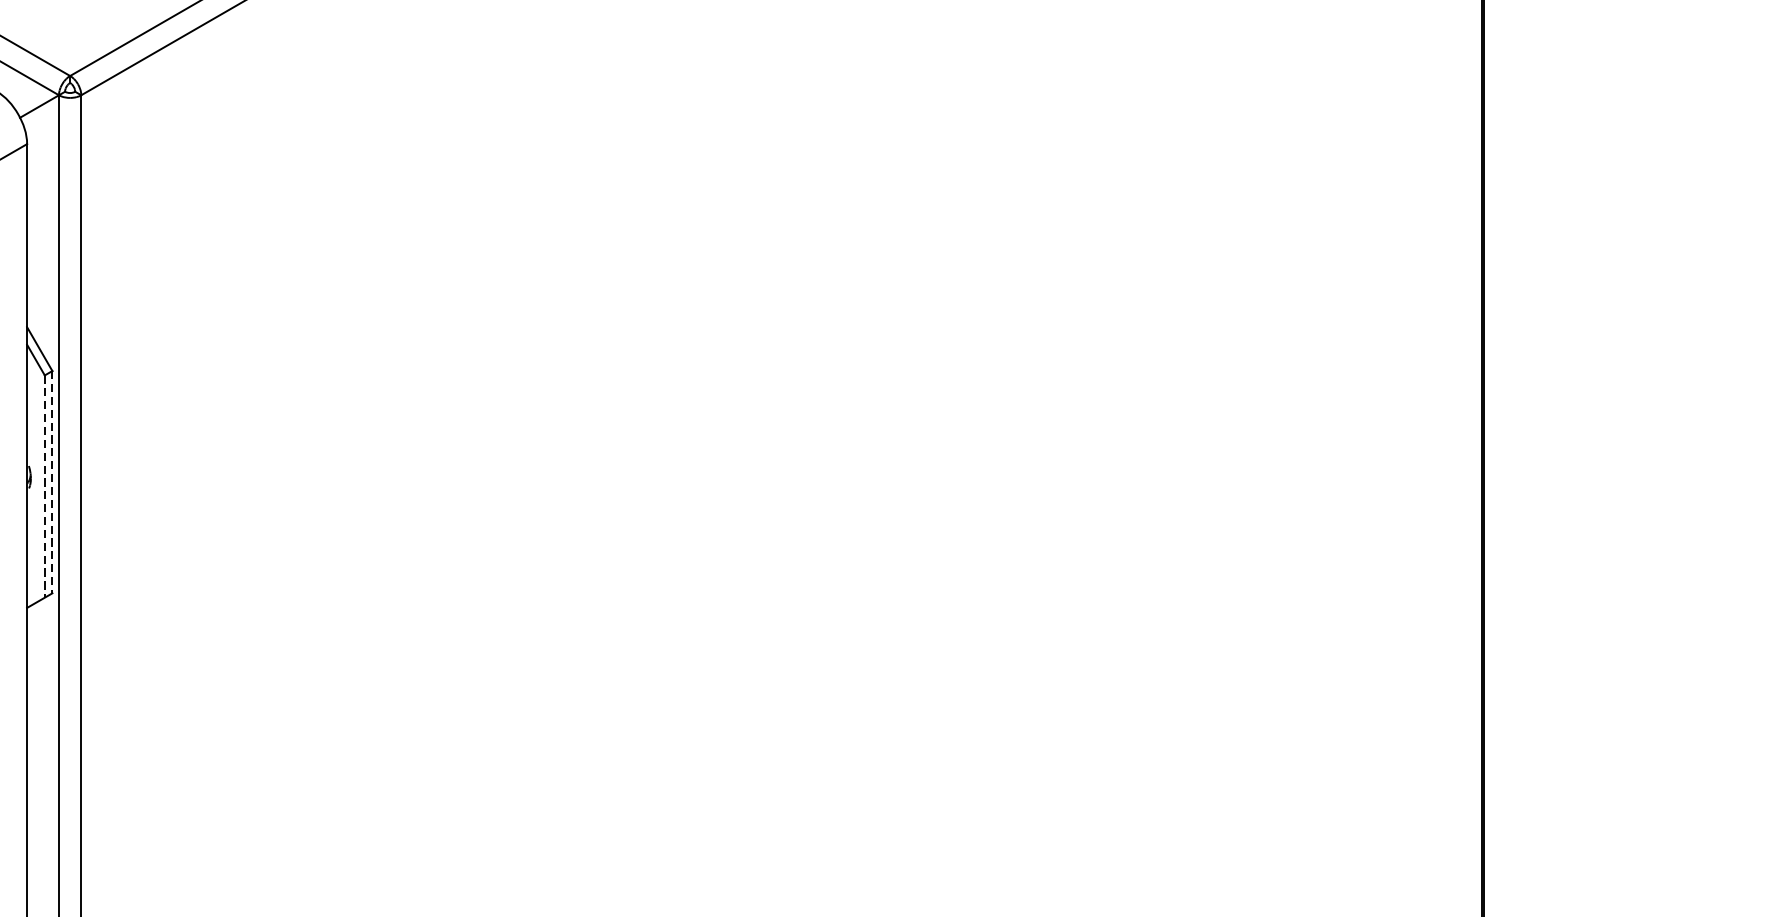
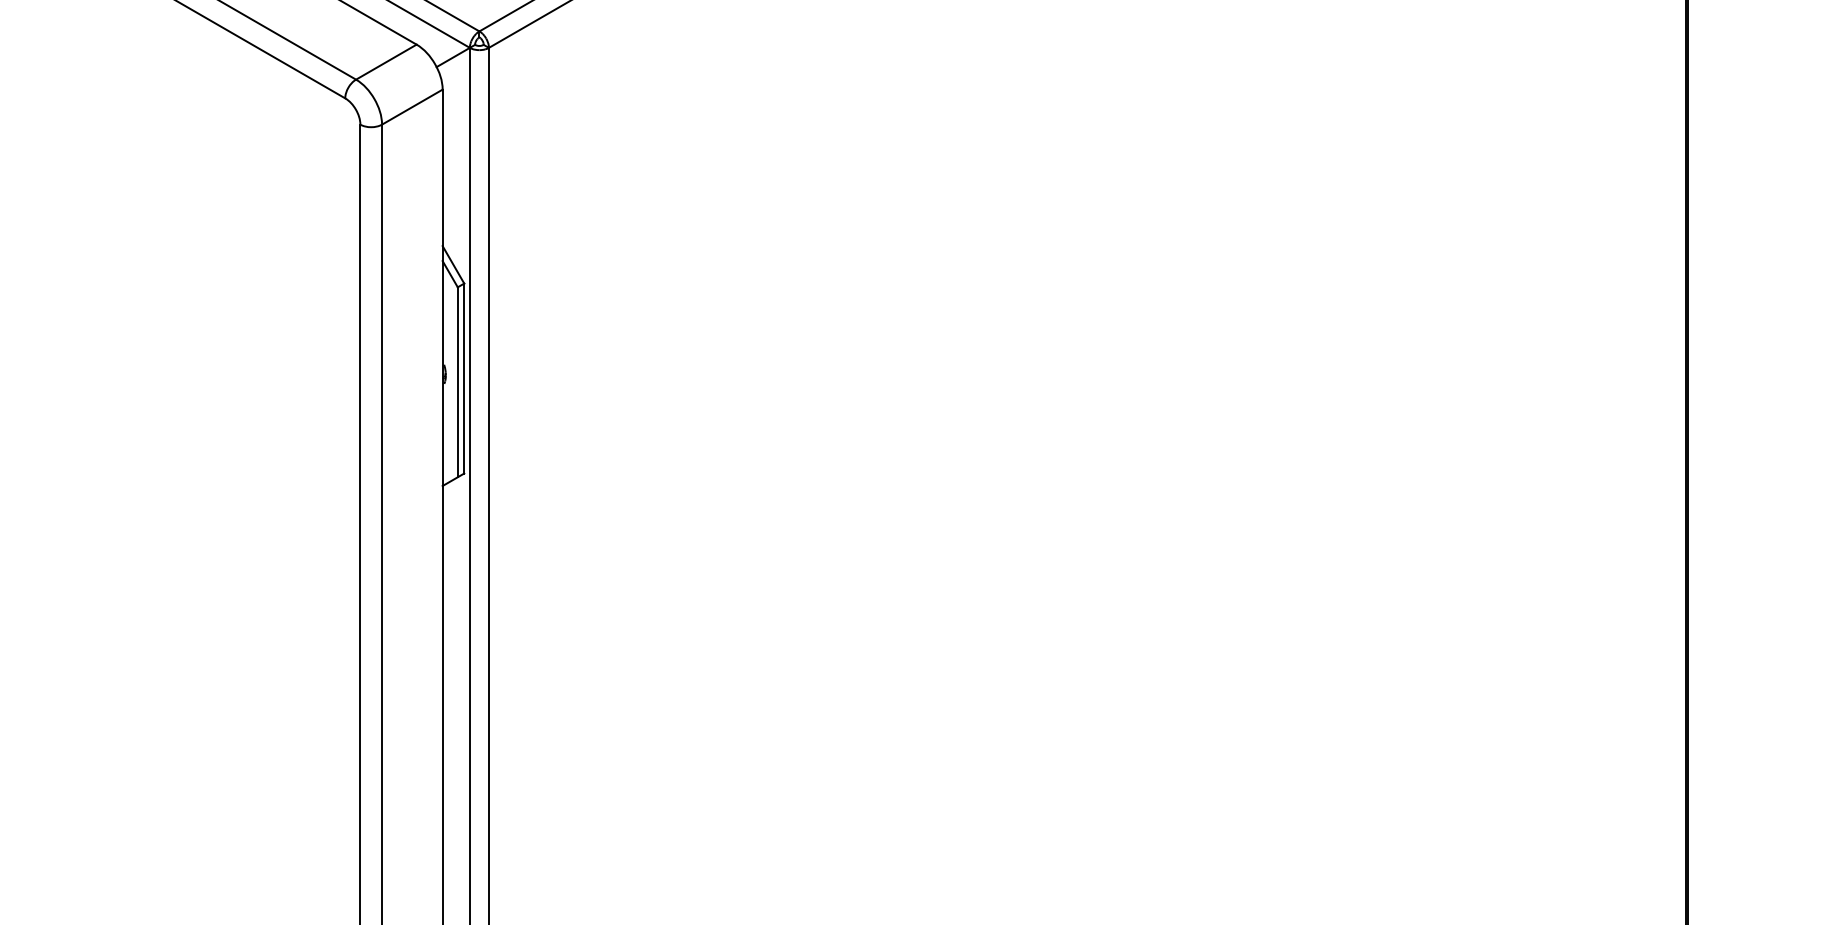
line: (52, 482) -> (464, 378), dashed -> solid
line: (44, 486) -> (457, 382), dashed -> solid

